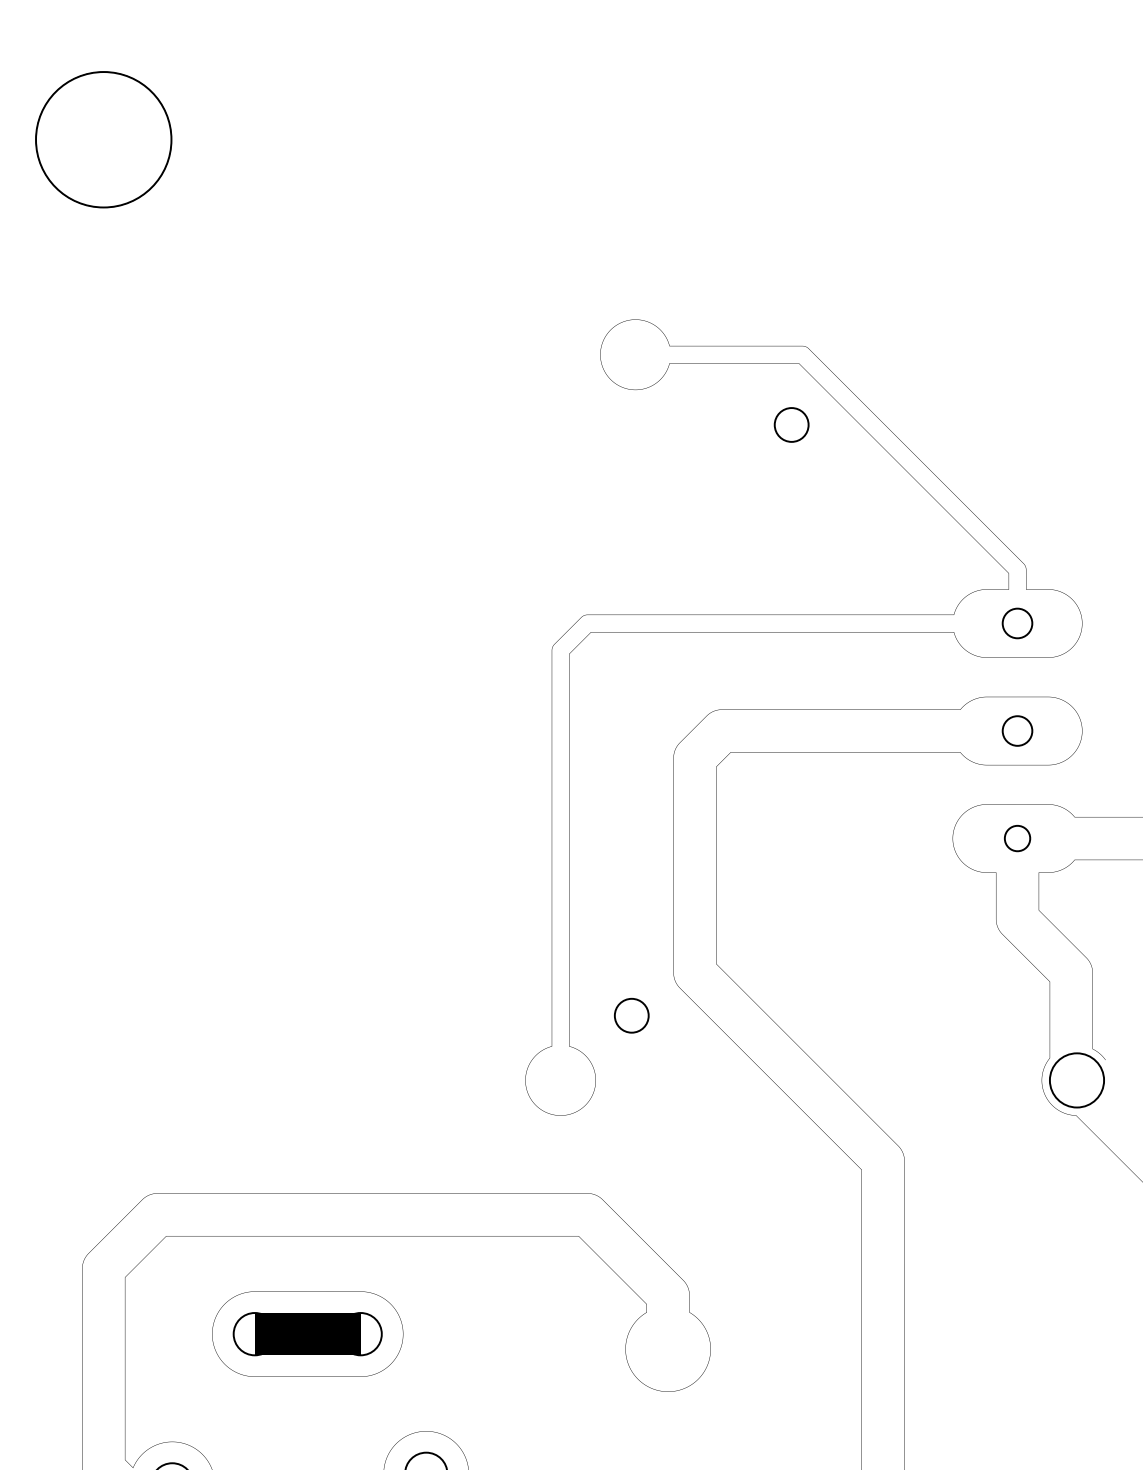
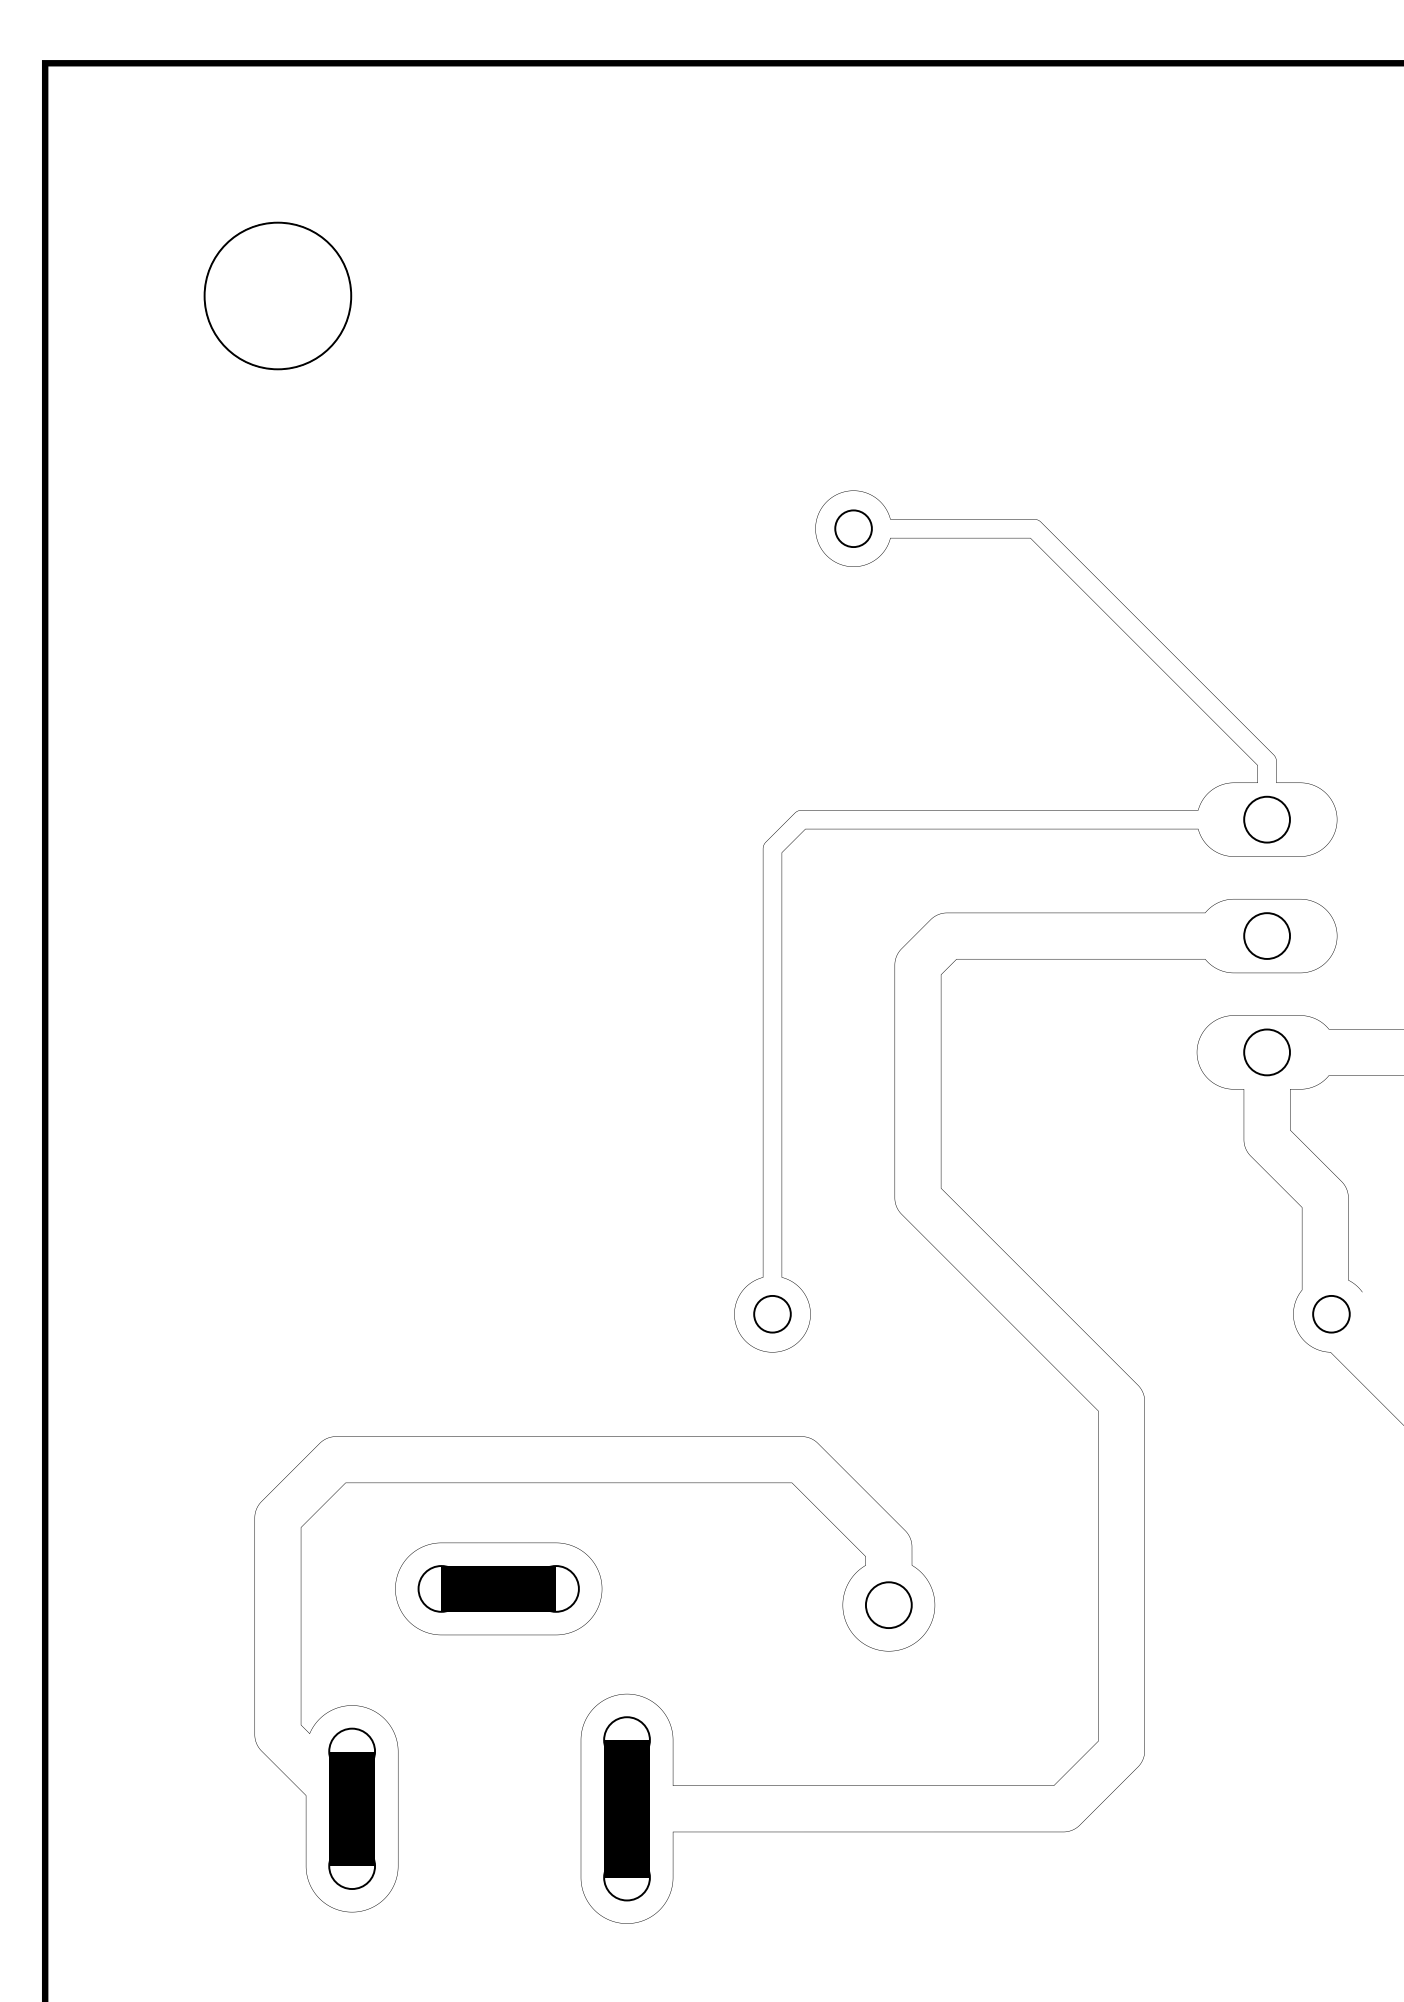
circle: (791, 424) -> (853, 528), moved
circle: (1017, 623) -> (1266, 819), size x1.43
circle: (1017, 730) -> (1266, 935), size x1.43
circle: (1017, 838) -> (1266, 1052), size x1.67
circle: (631, 1015) -> (772, 1314), moved
circle: (1077, 1079) -> (1331, 1313), size x0.62
circle: (667, 1348) -> (888, 1604), added

